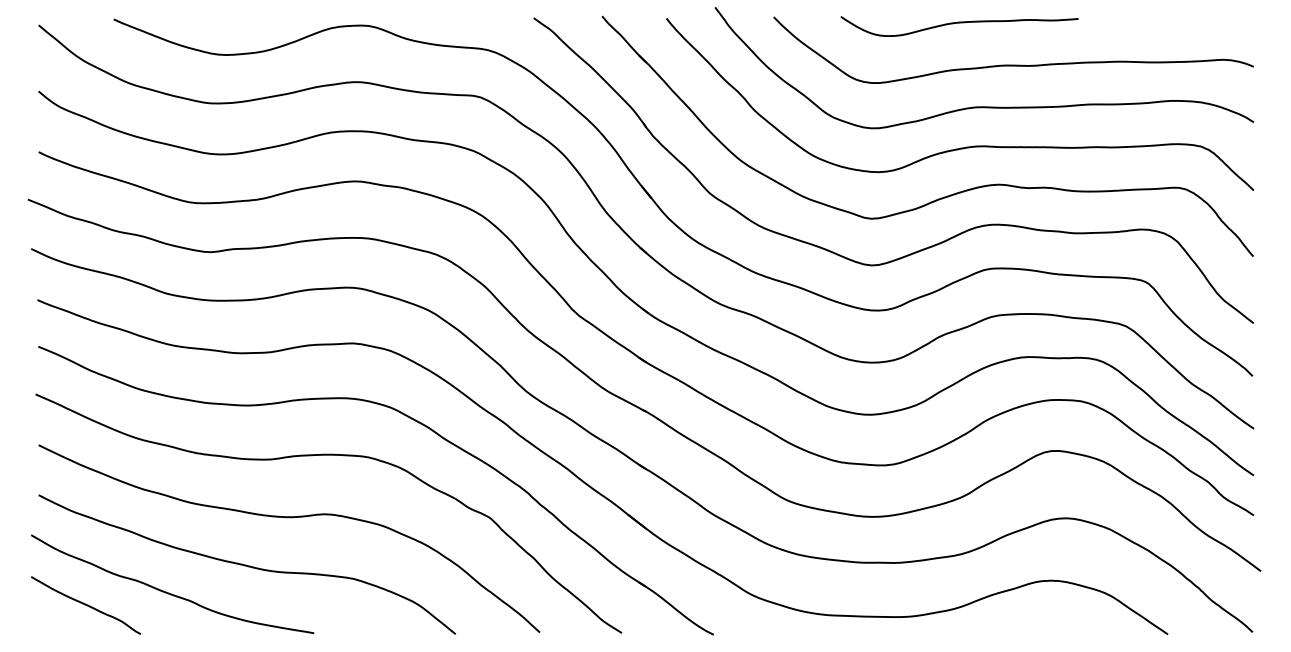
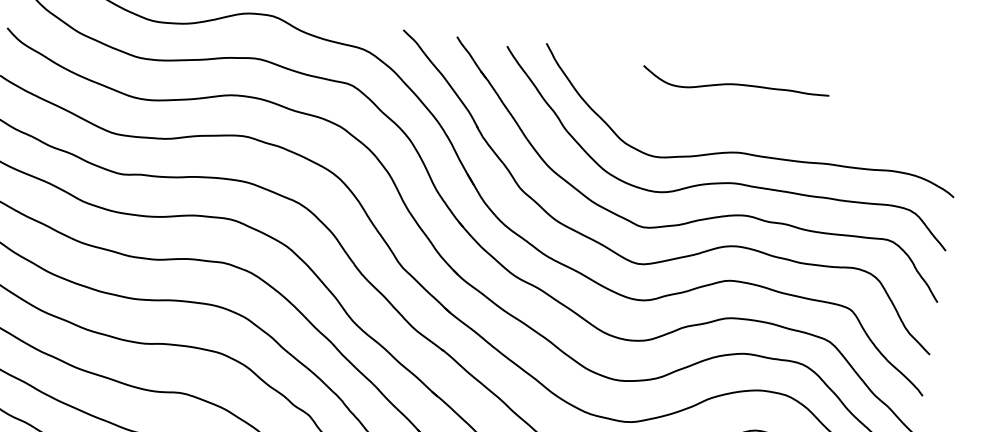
curve: (1013, 64) -> (773, 123), removed

